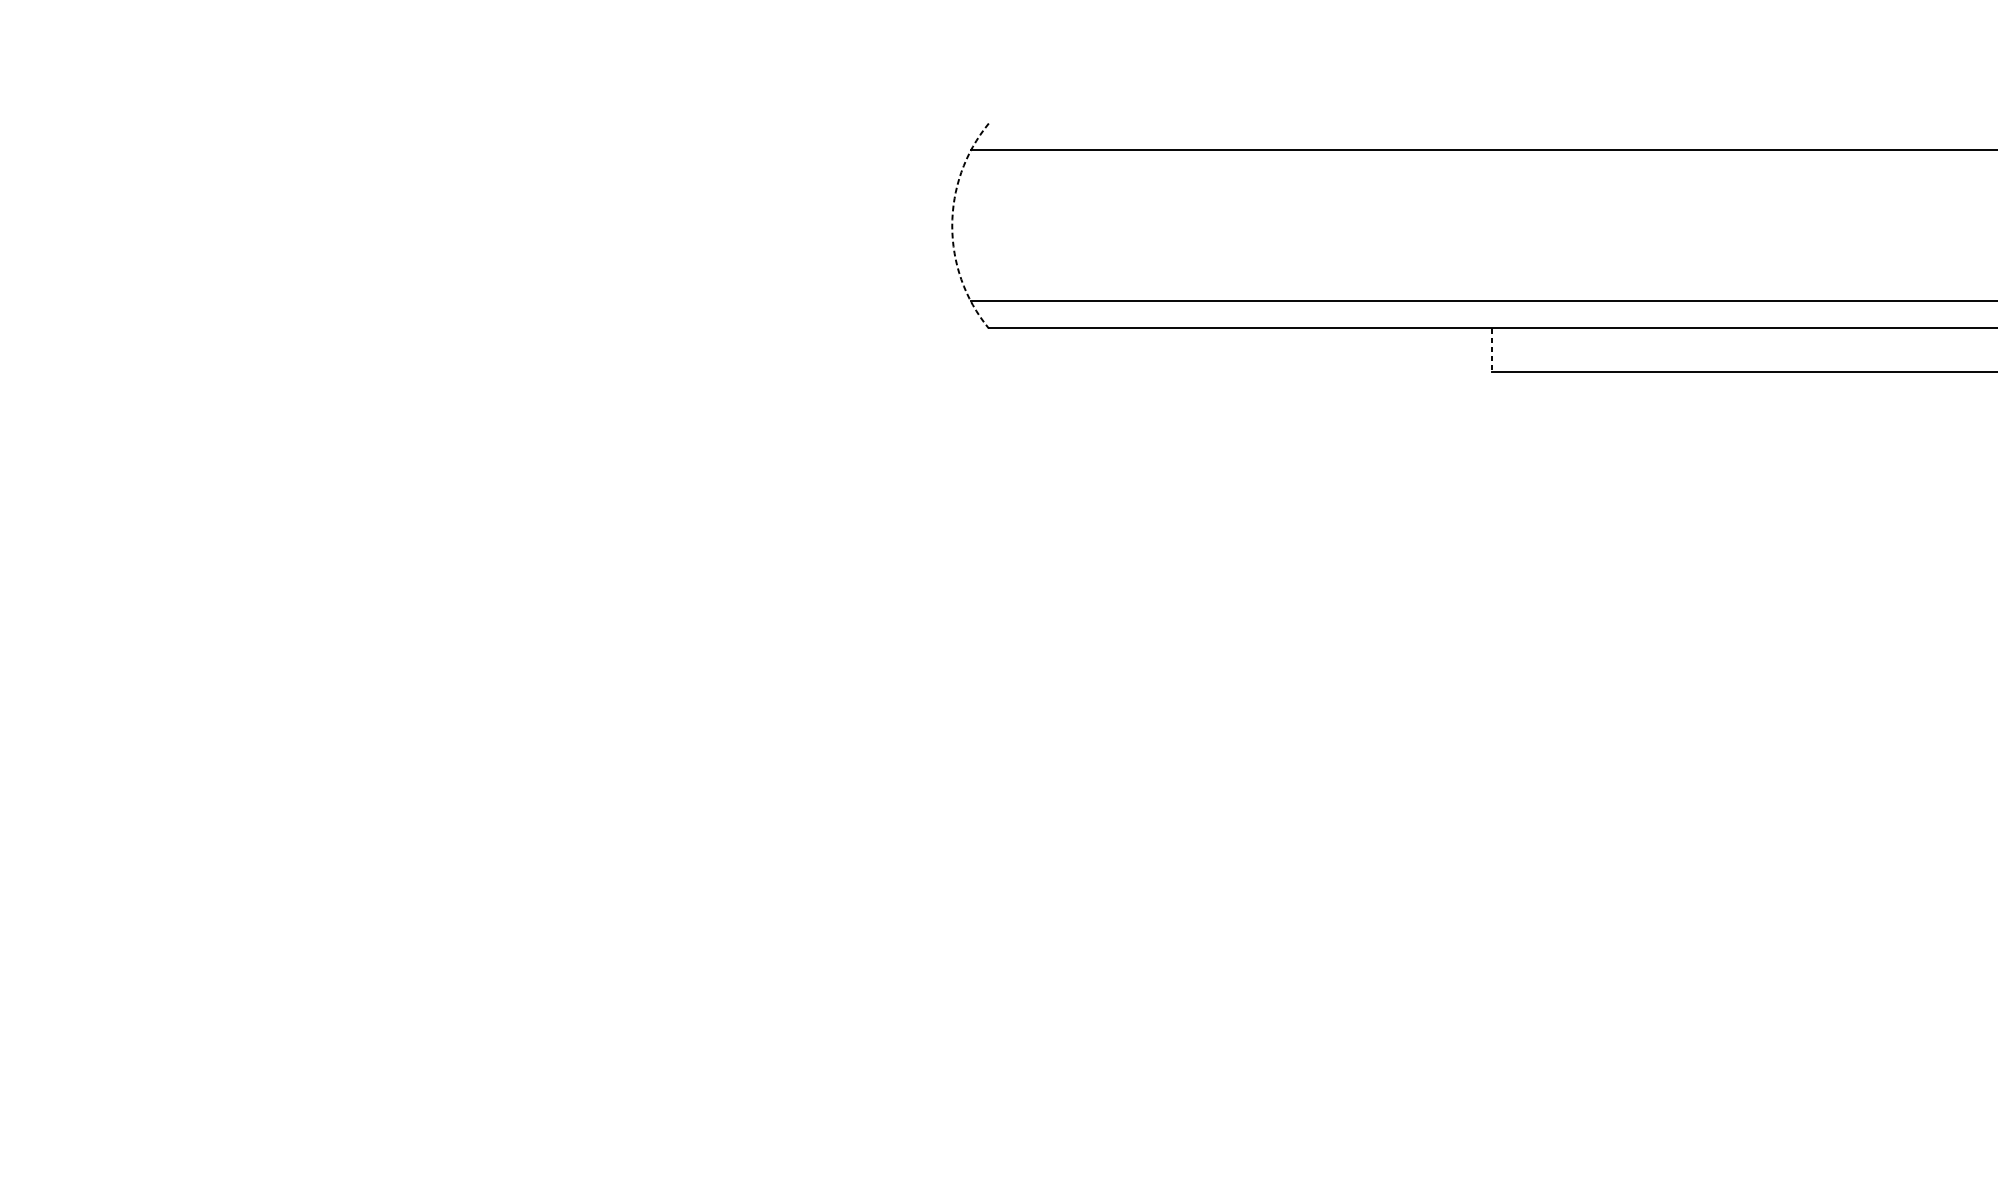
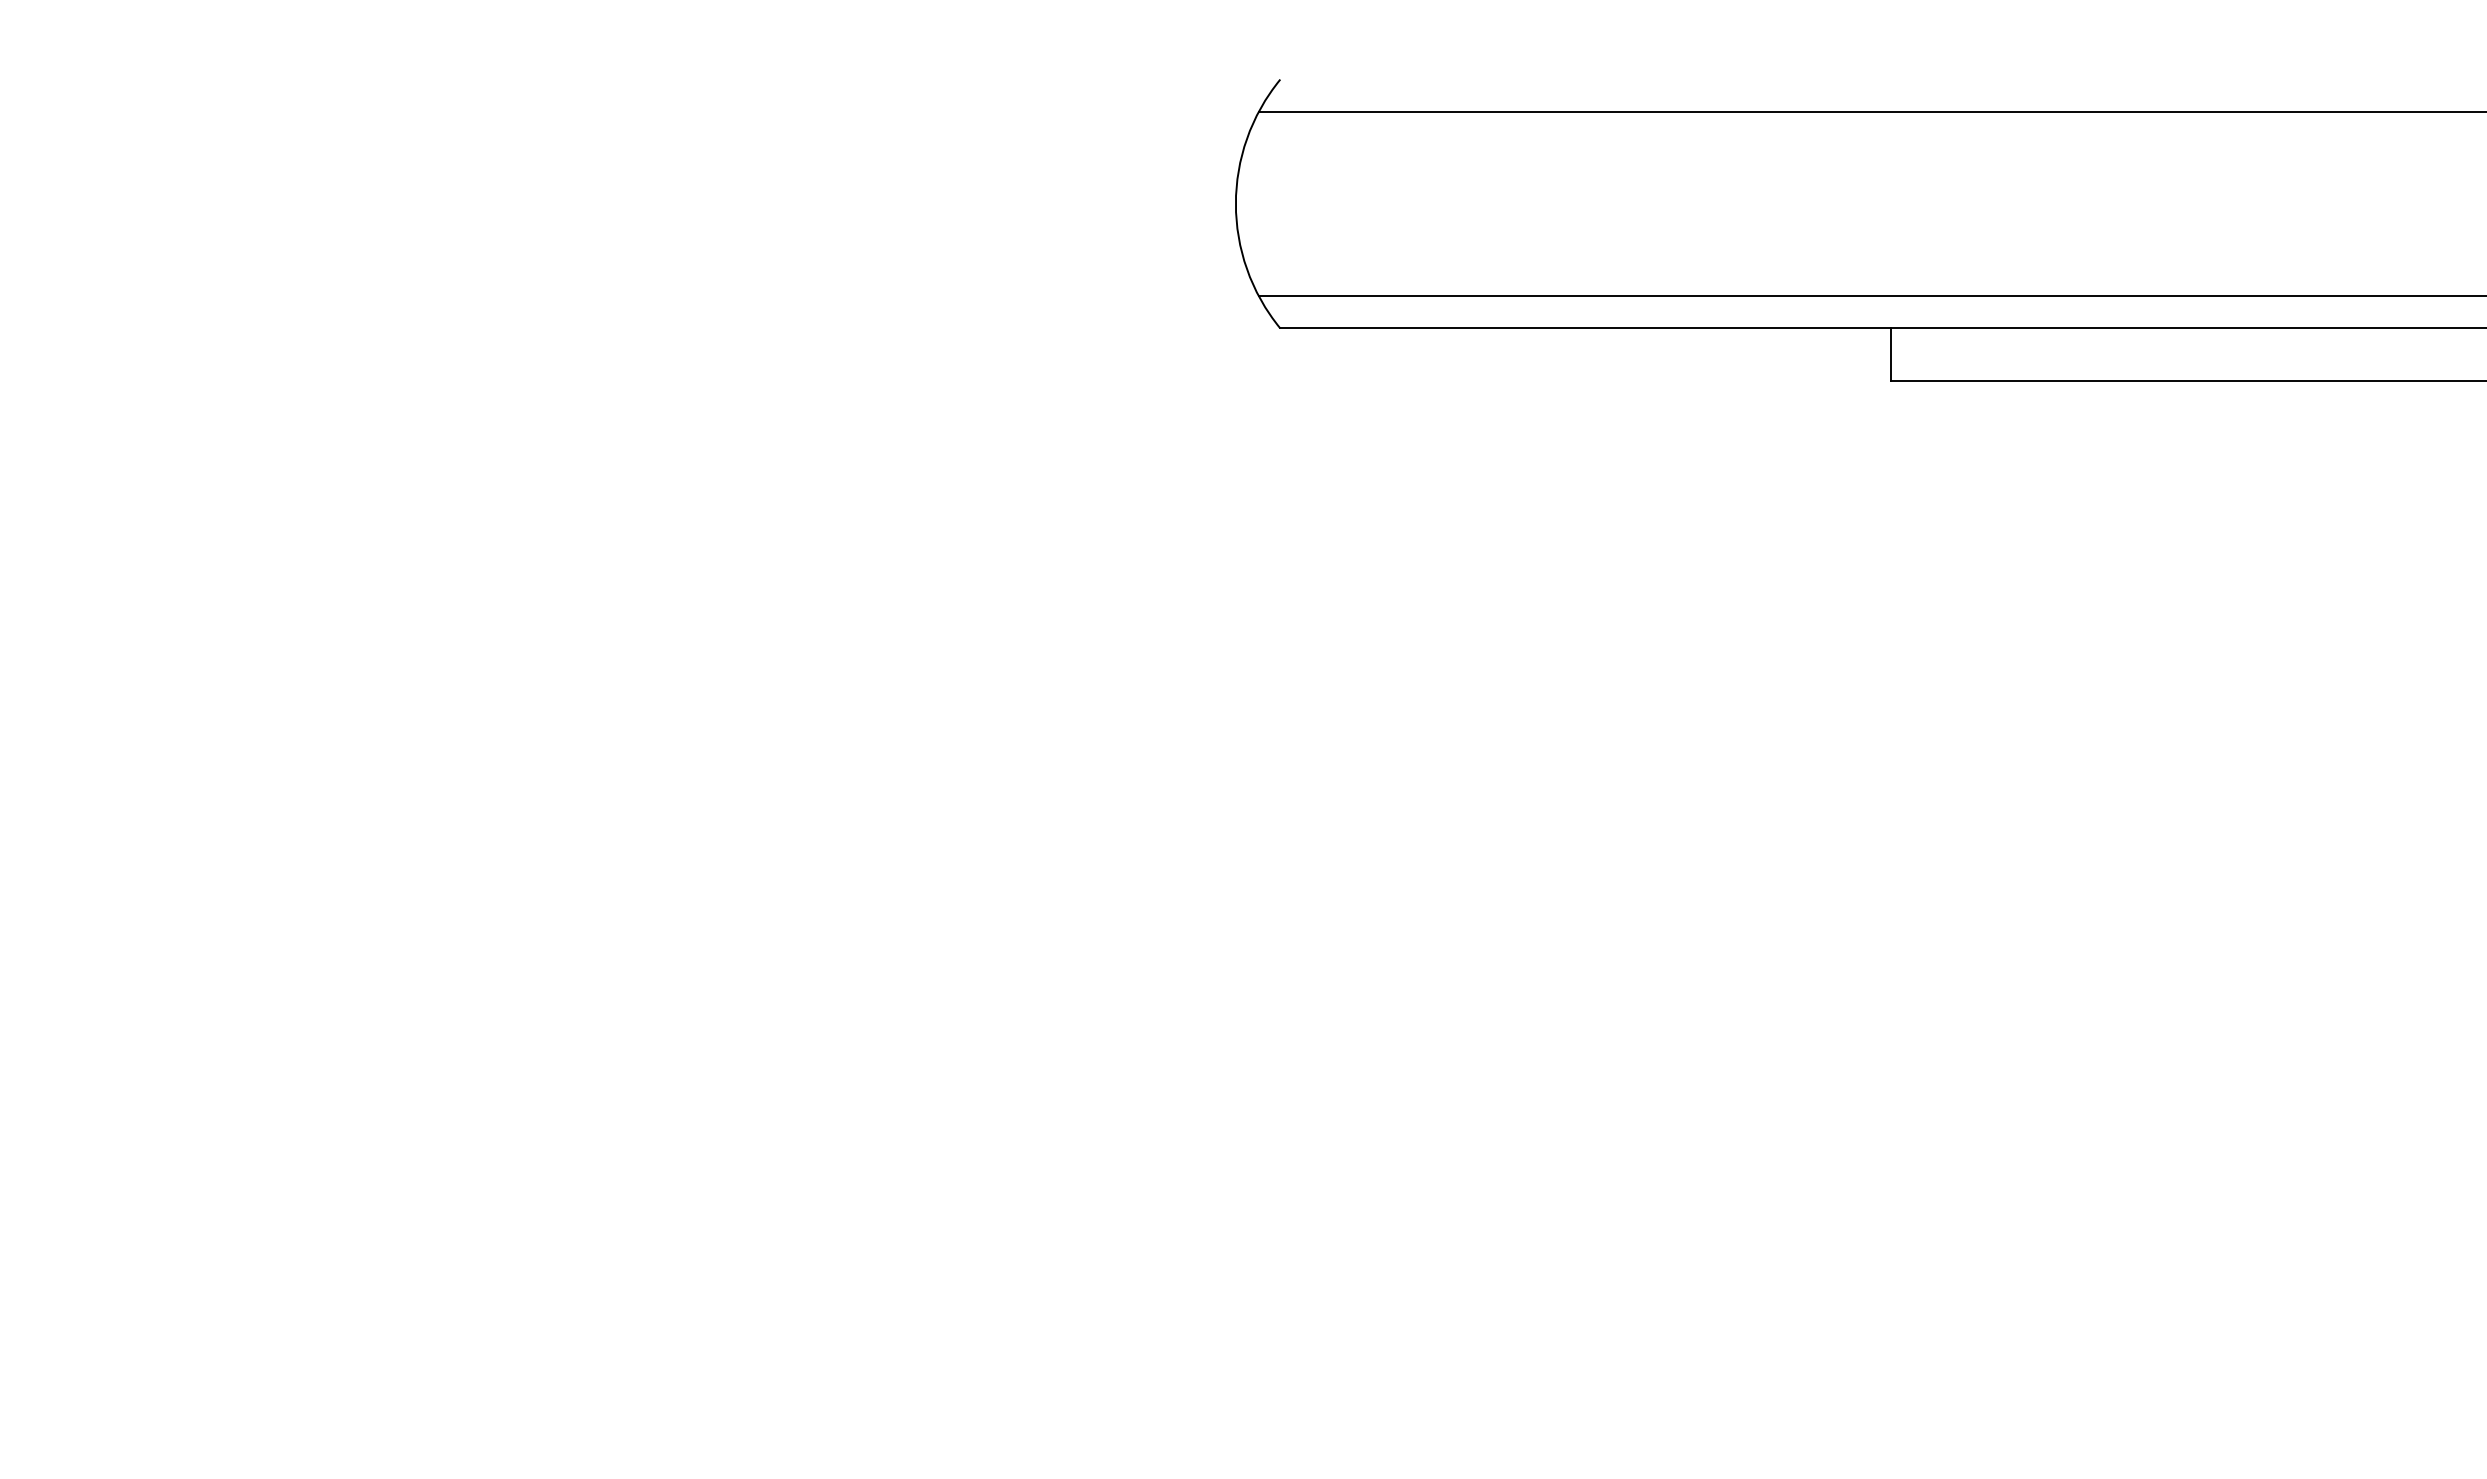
arc: (951, 226) -> (1235, 204), dashed -> solid
line: (1491, 350) -> (1890, 355), dashed -> solid

